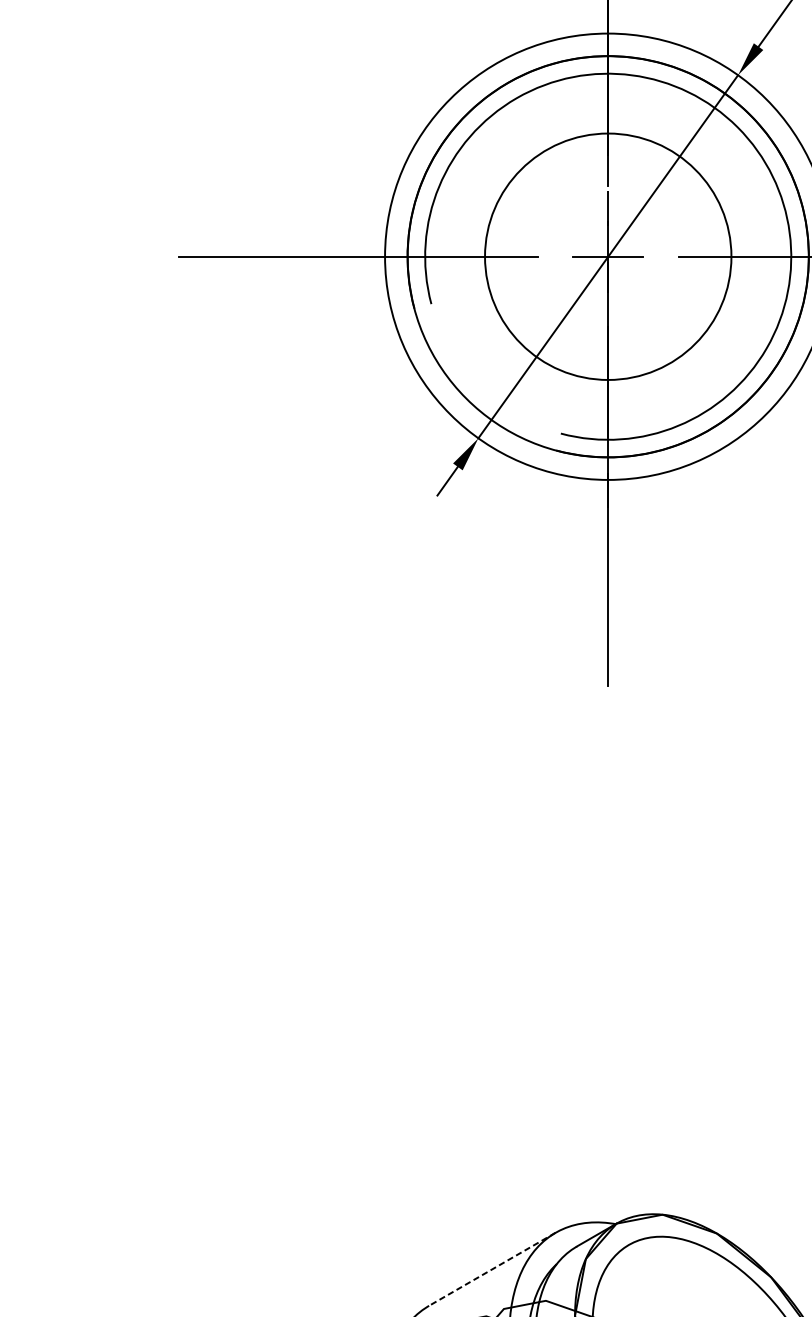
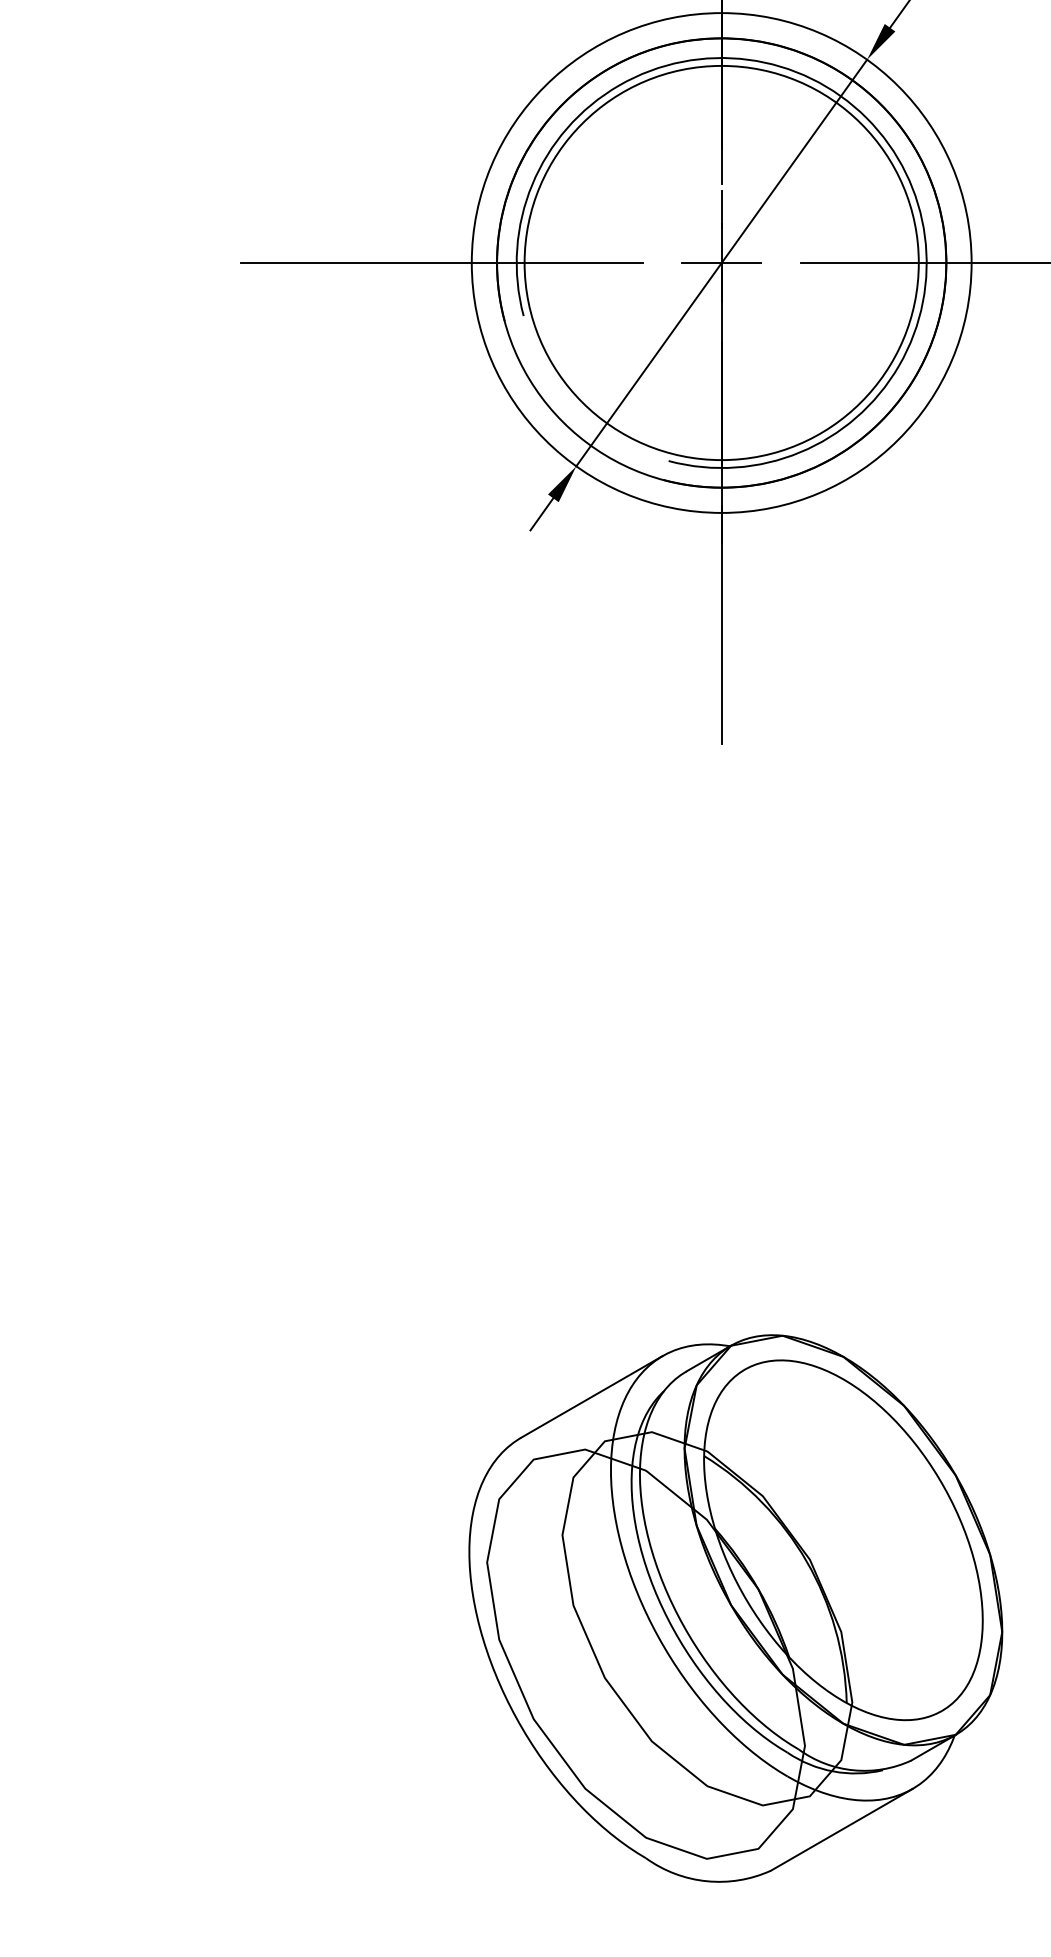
circle: (608, 256) -> (721, 262), size x1.43
line: (491, 1268) -> (591, 1396), dashed -> solid

